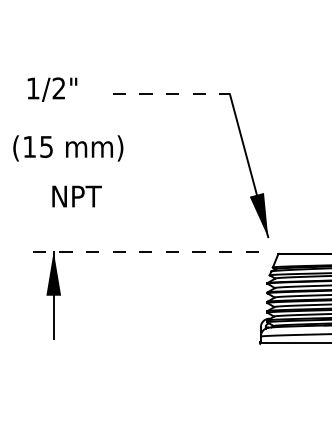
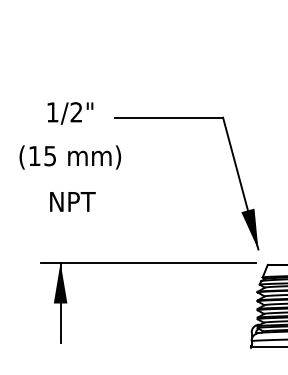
text: (52, 89) -> (70, 113), moved
line: (171, 94) -> (169, 117), dashed -> solid
text: (68, 148) -> (70, 157), moved
text: (76, 196) -> (72, 201), moved
line: (149, 251) -> (148, 262), dashed -> solid

